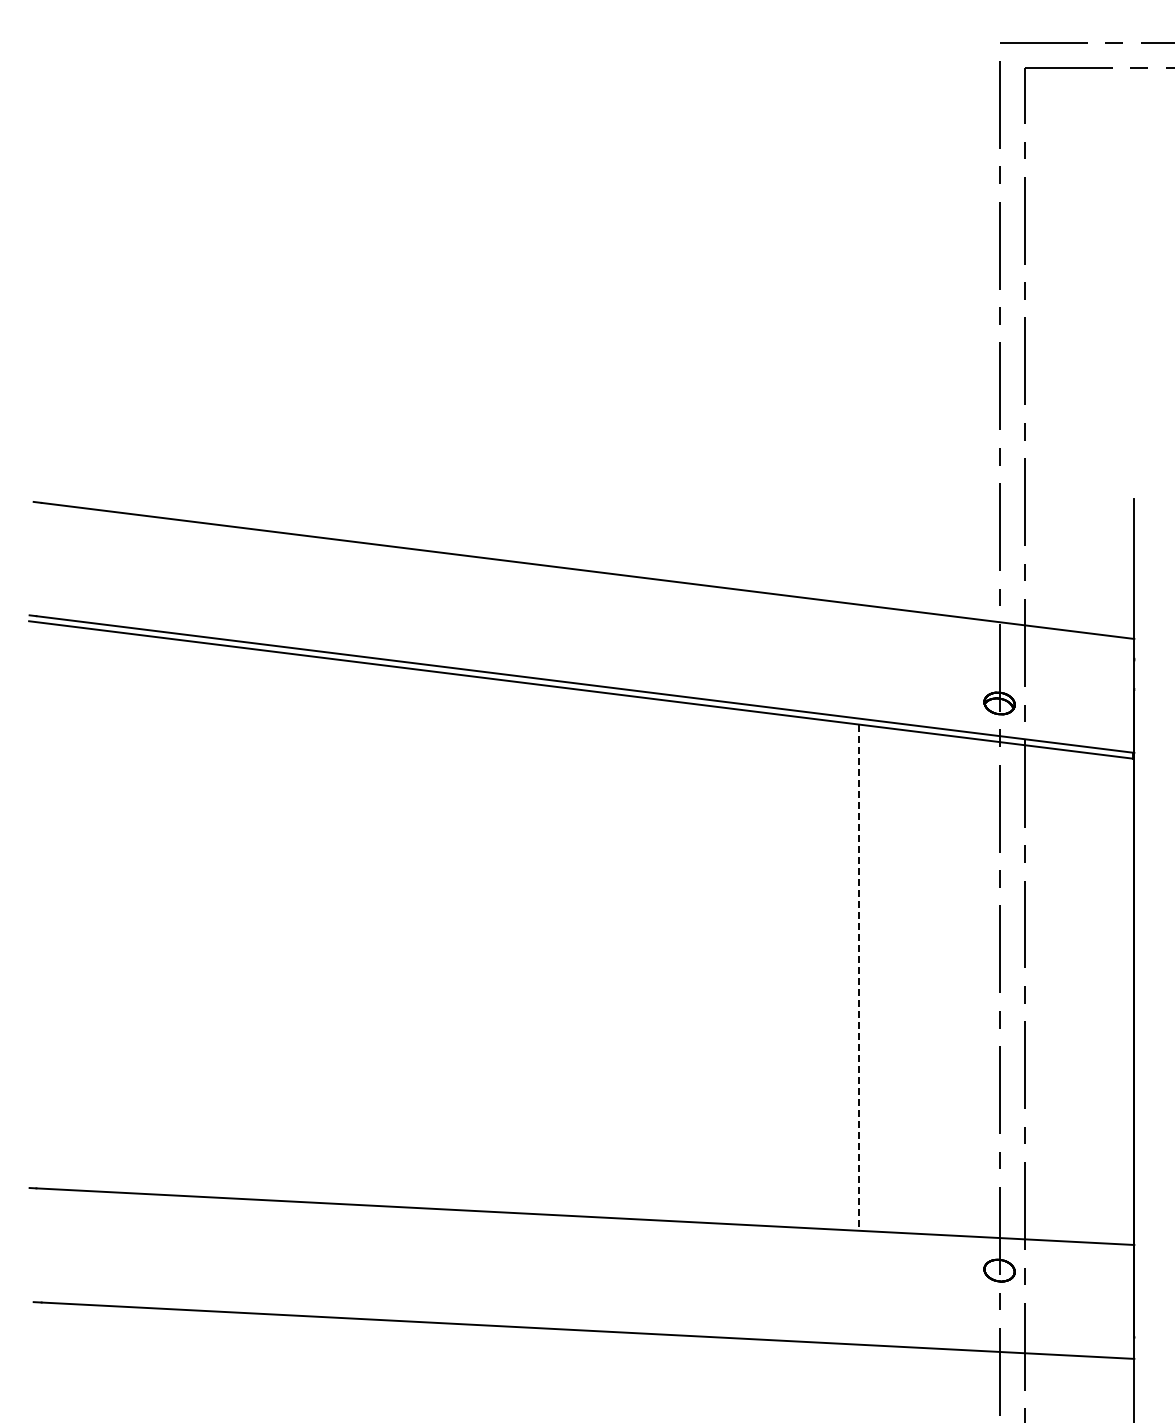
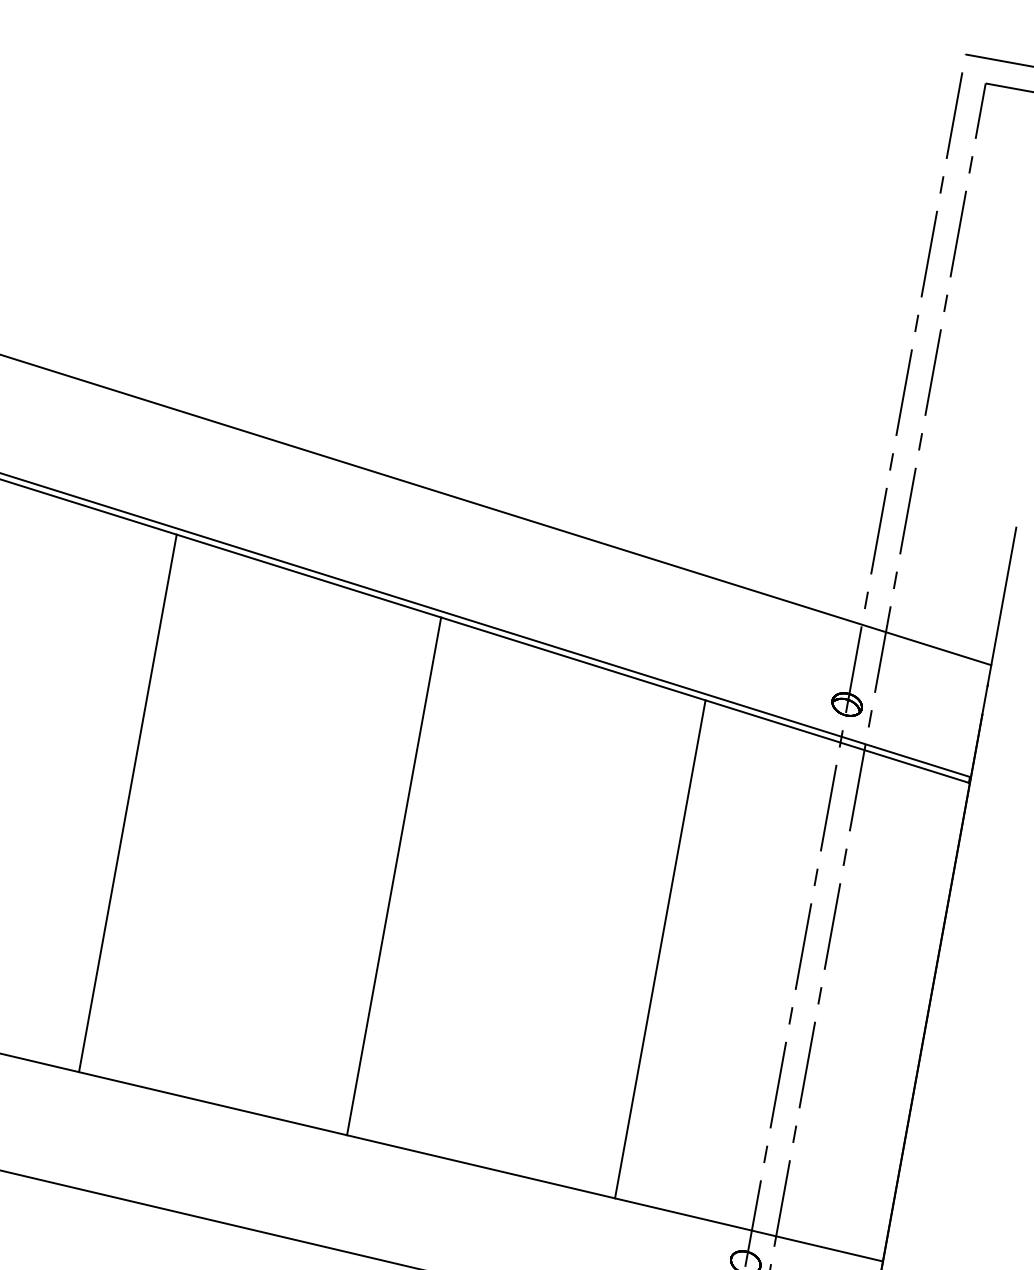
line: (309, 929) -> (127, 803), added
line: (584, 953) -> (394, 876), added
line: (859, 978) -> (660, 950), dashed -> solid

